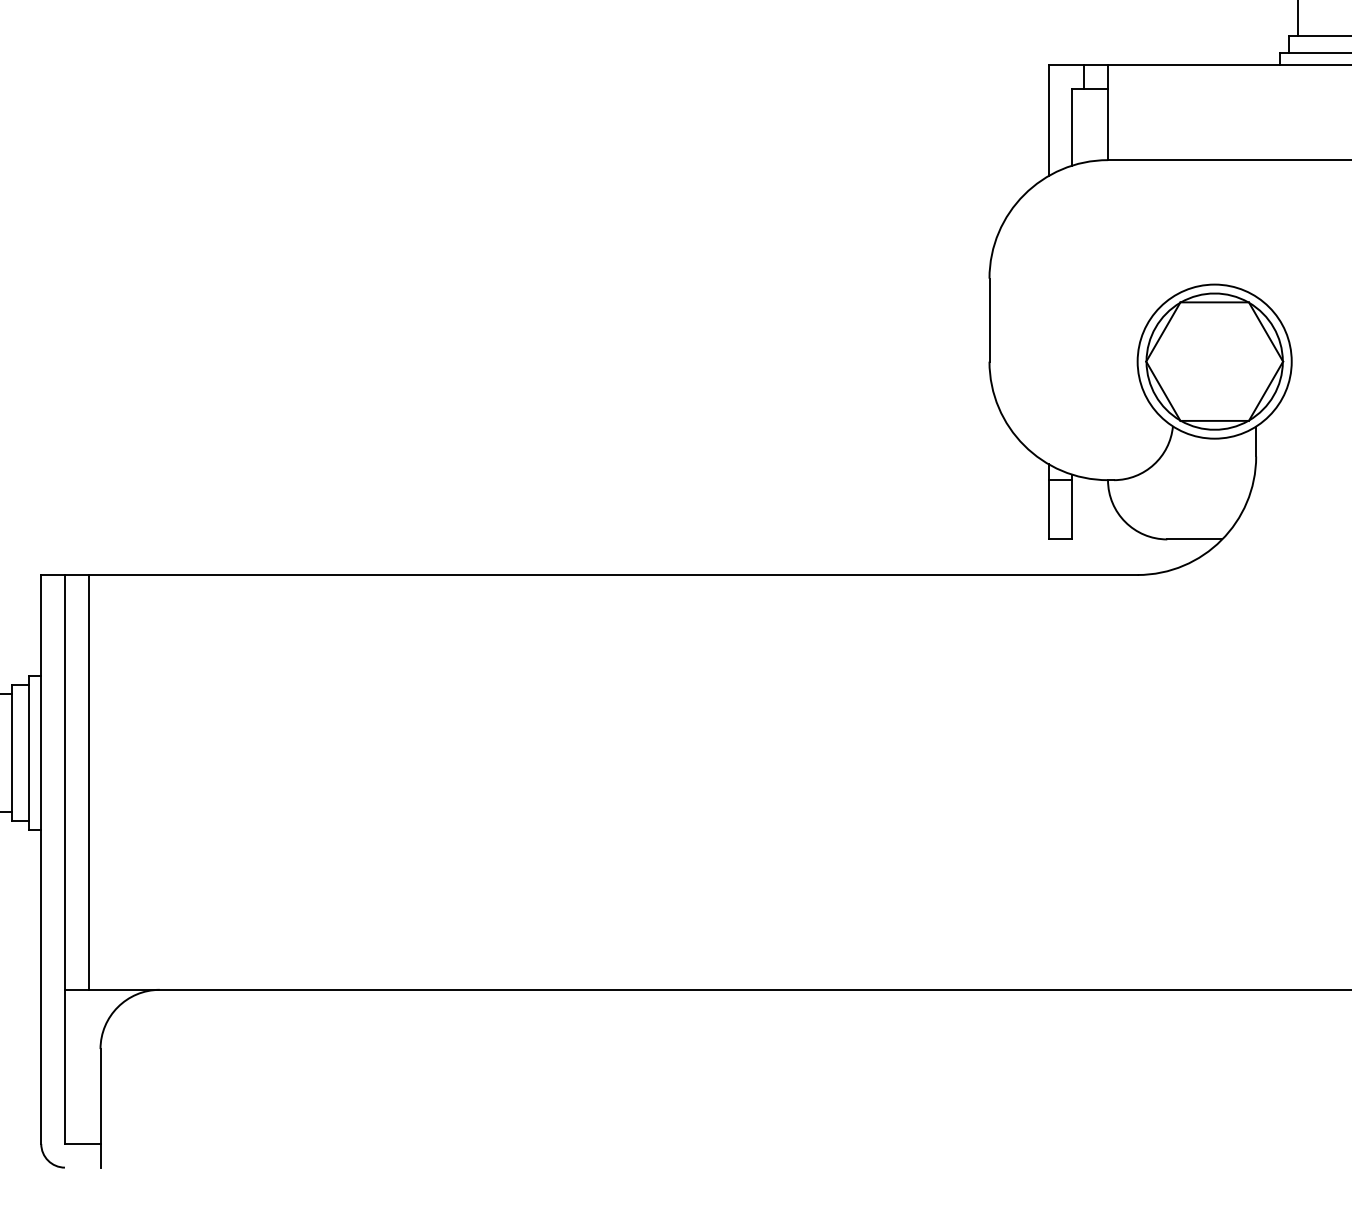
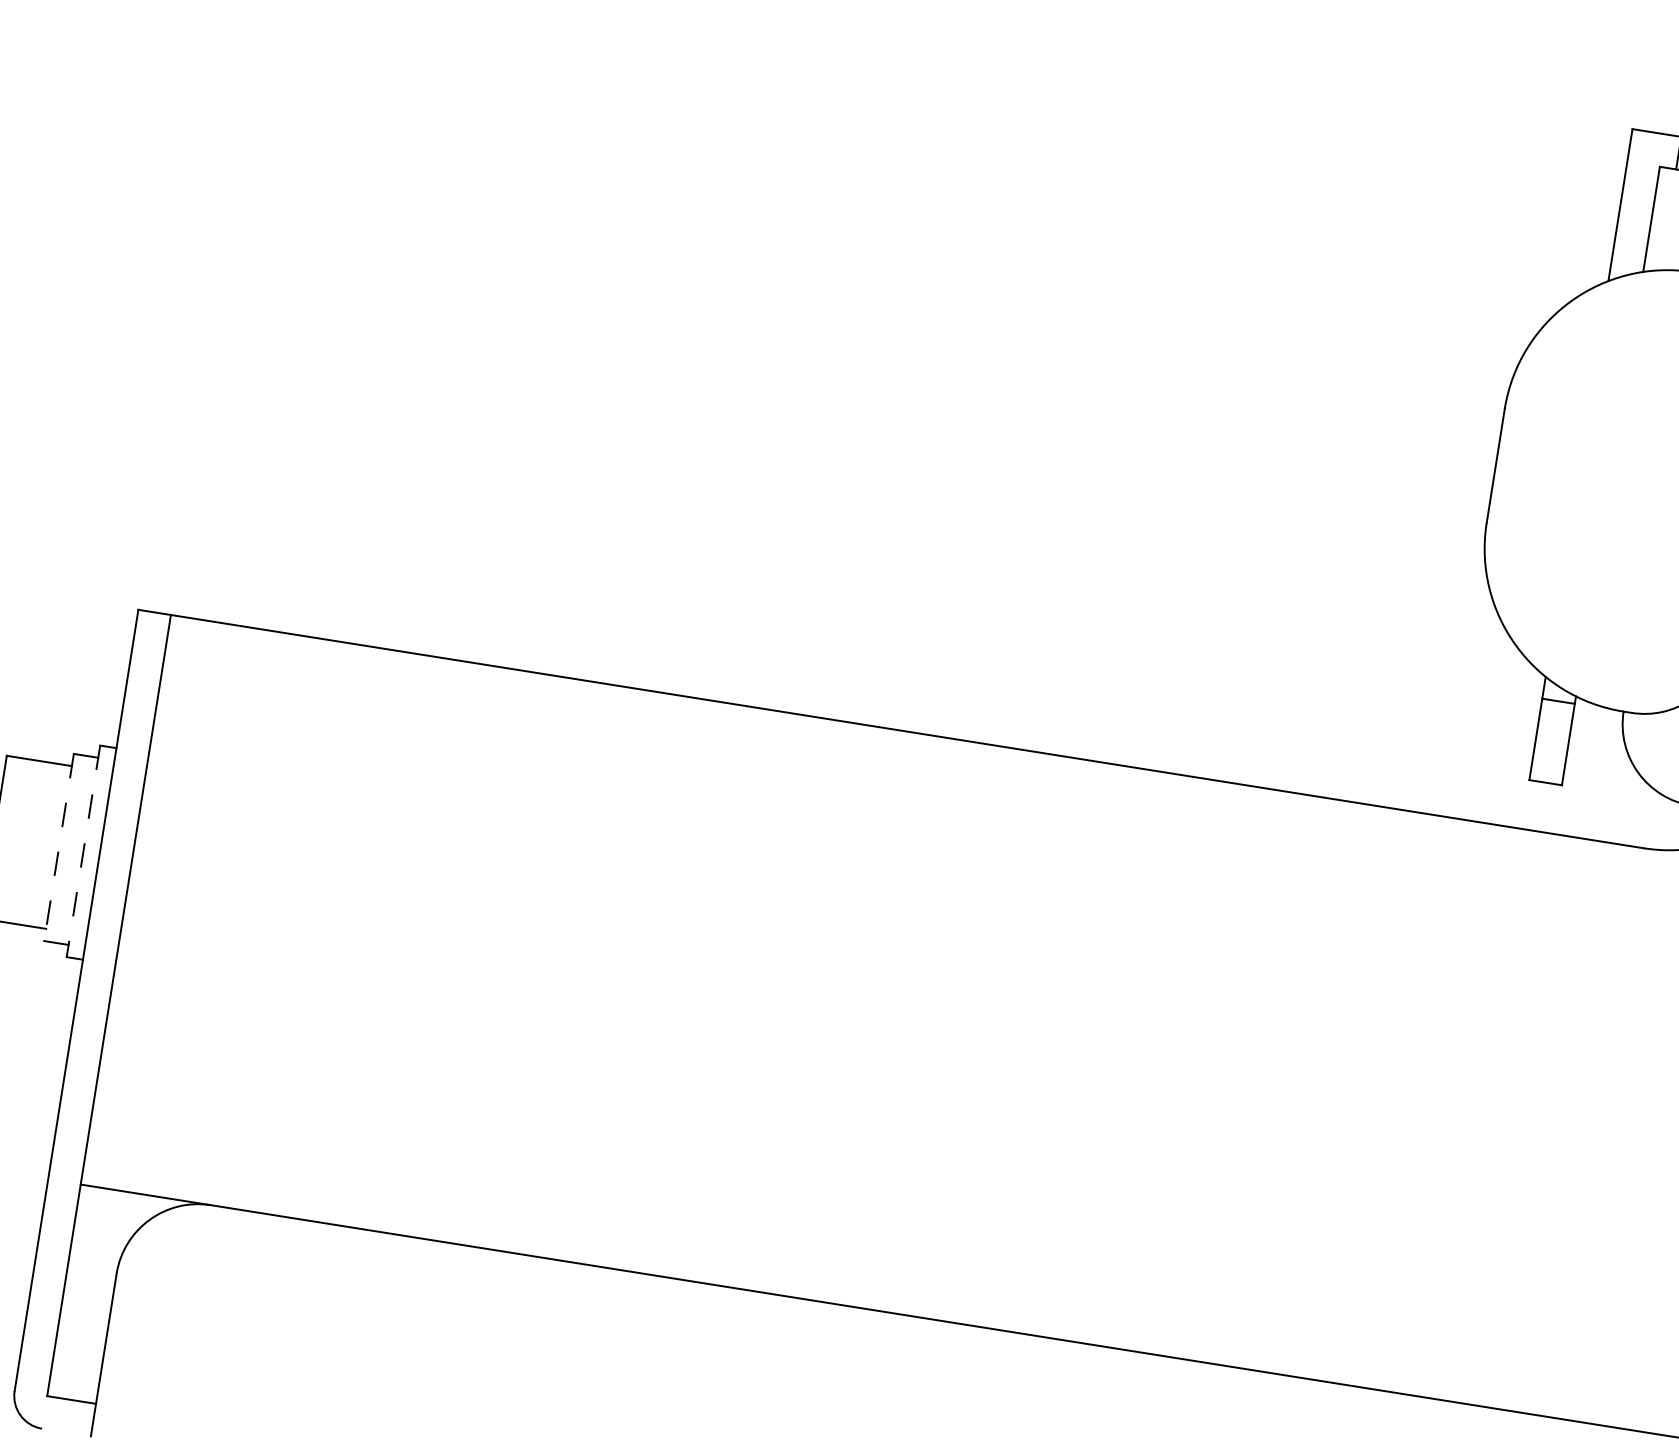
line: (11, 753) -> (58, 848), solid -> dashed
line: (29, 753) -> (83, 852), solid -> dashed
line: (88, 782) -> (158, 904), removed

